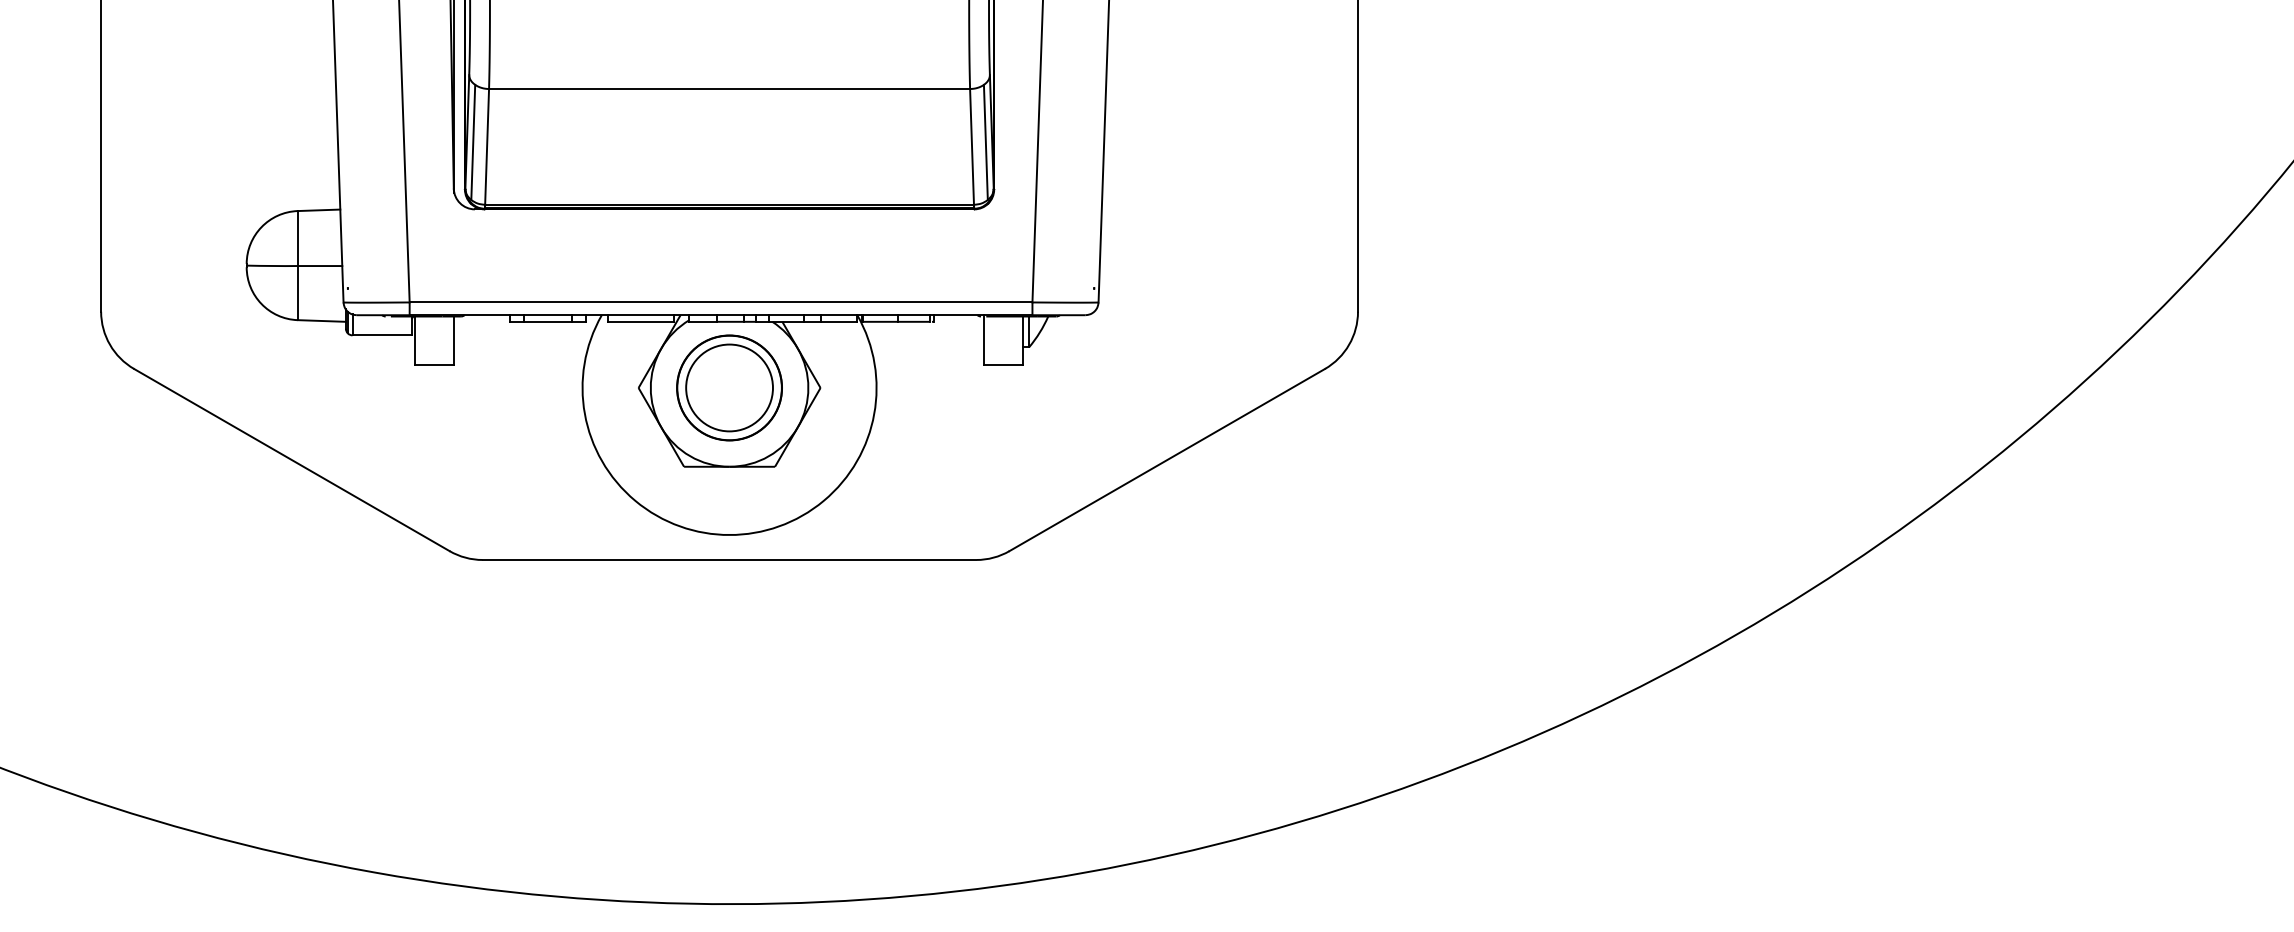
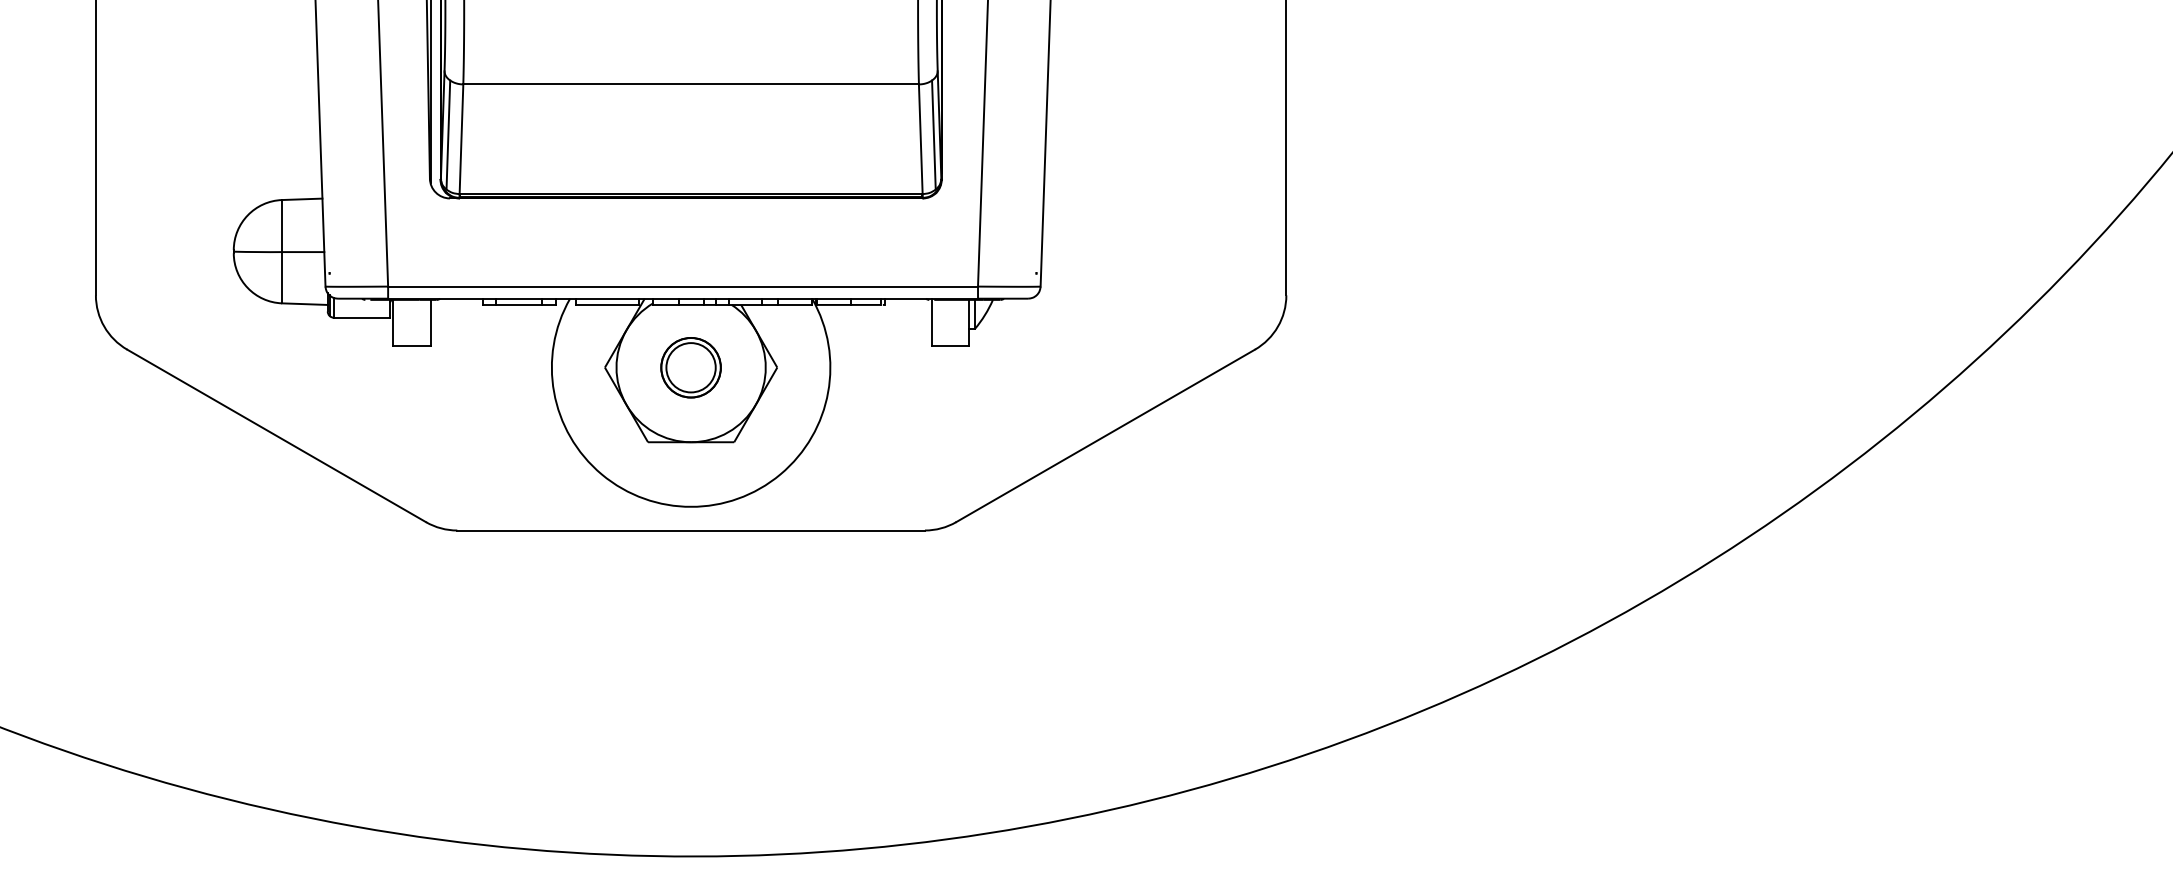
part: (728, 387) -> (690, 367), size x0.6

